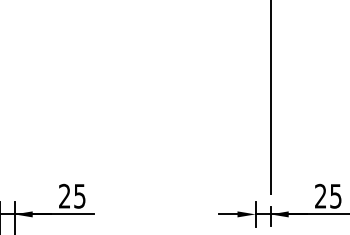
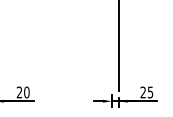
text: (79, 196) -> (26, 92), 25 -> 20

